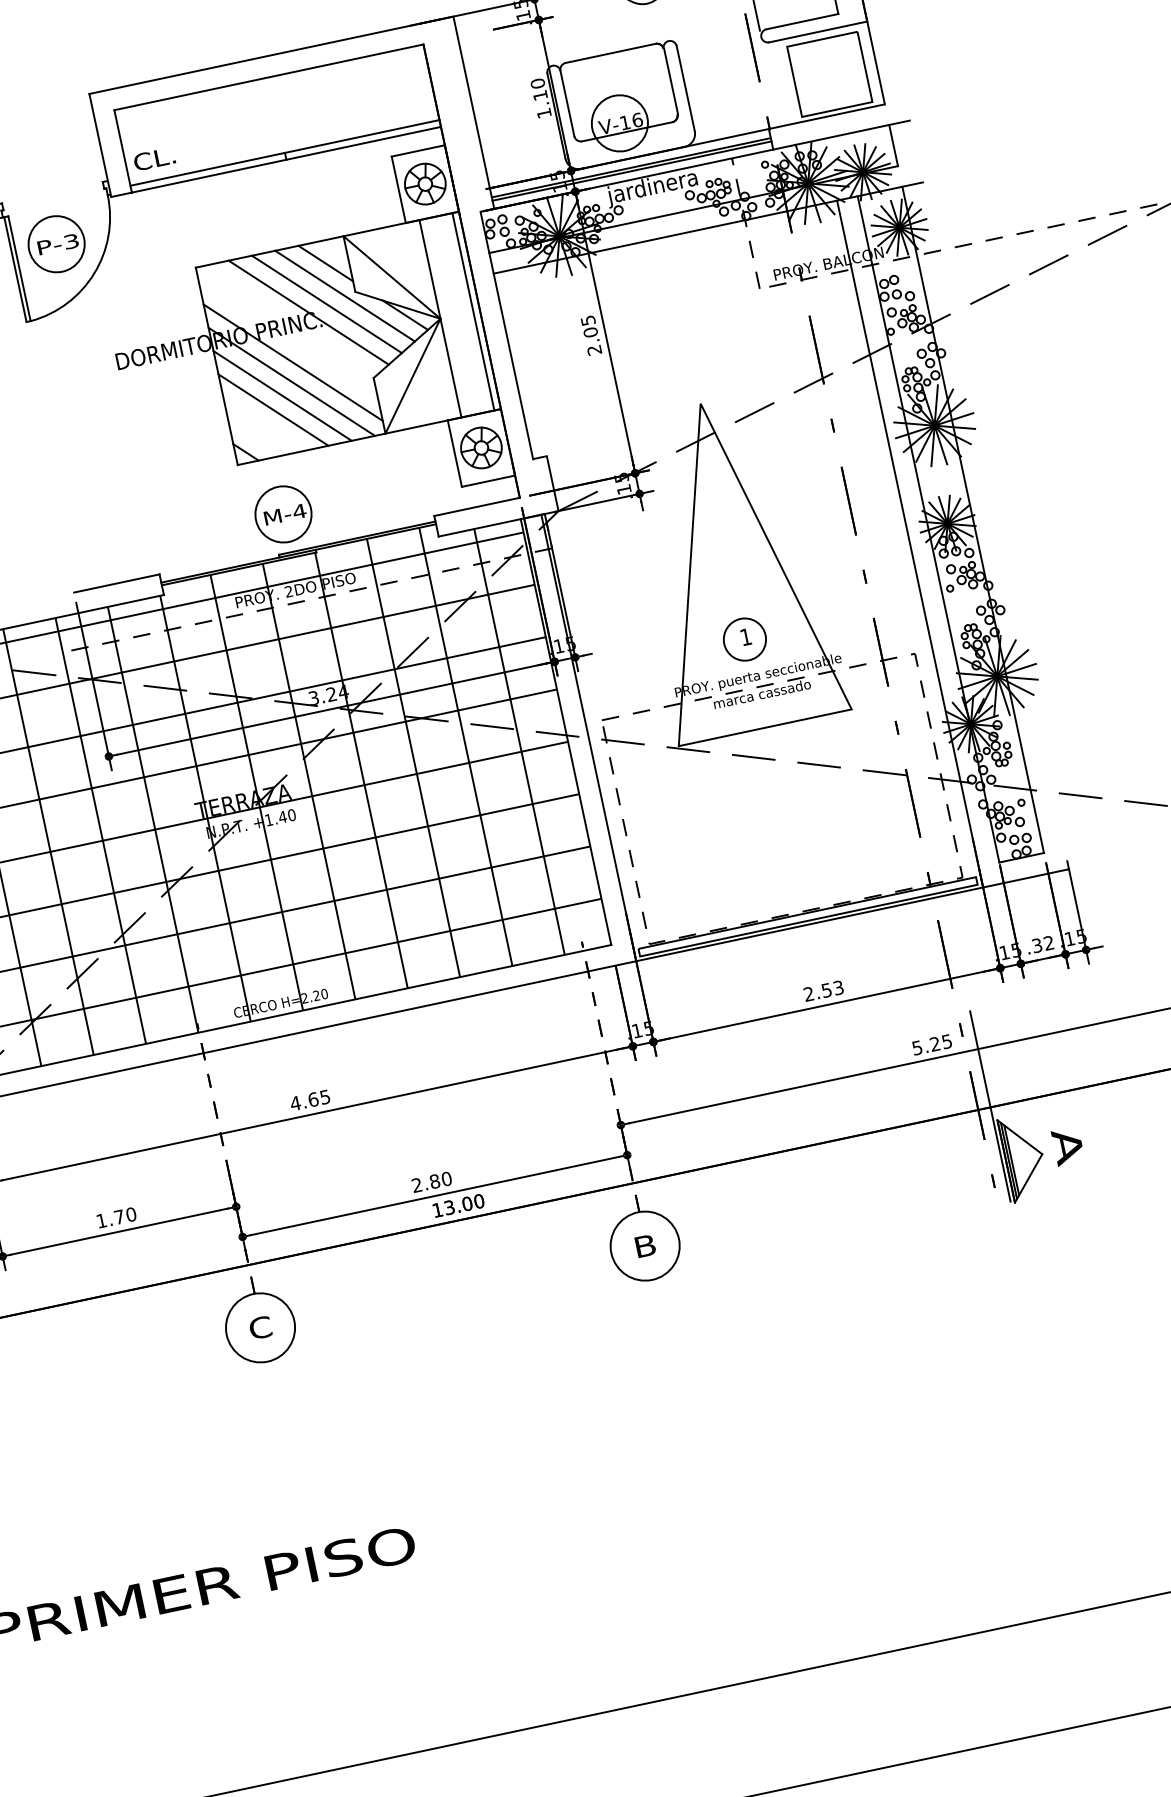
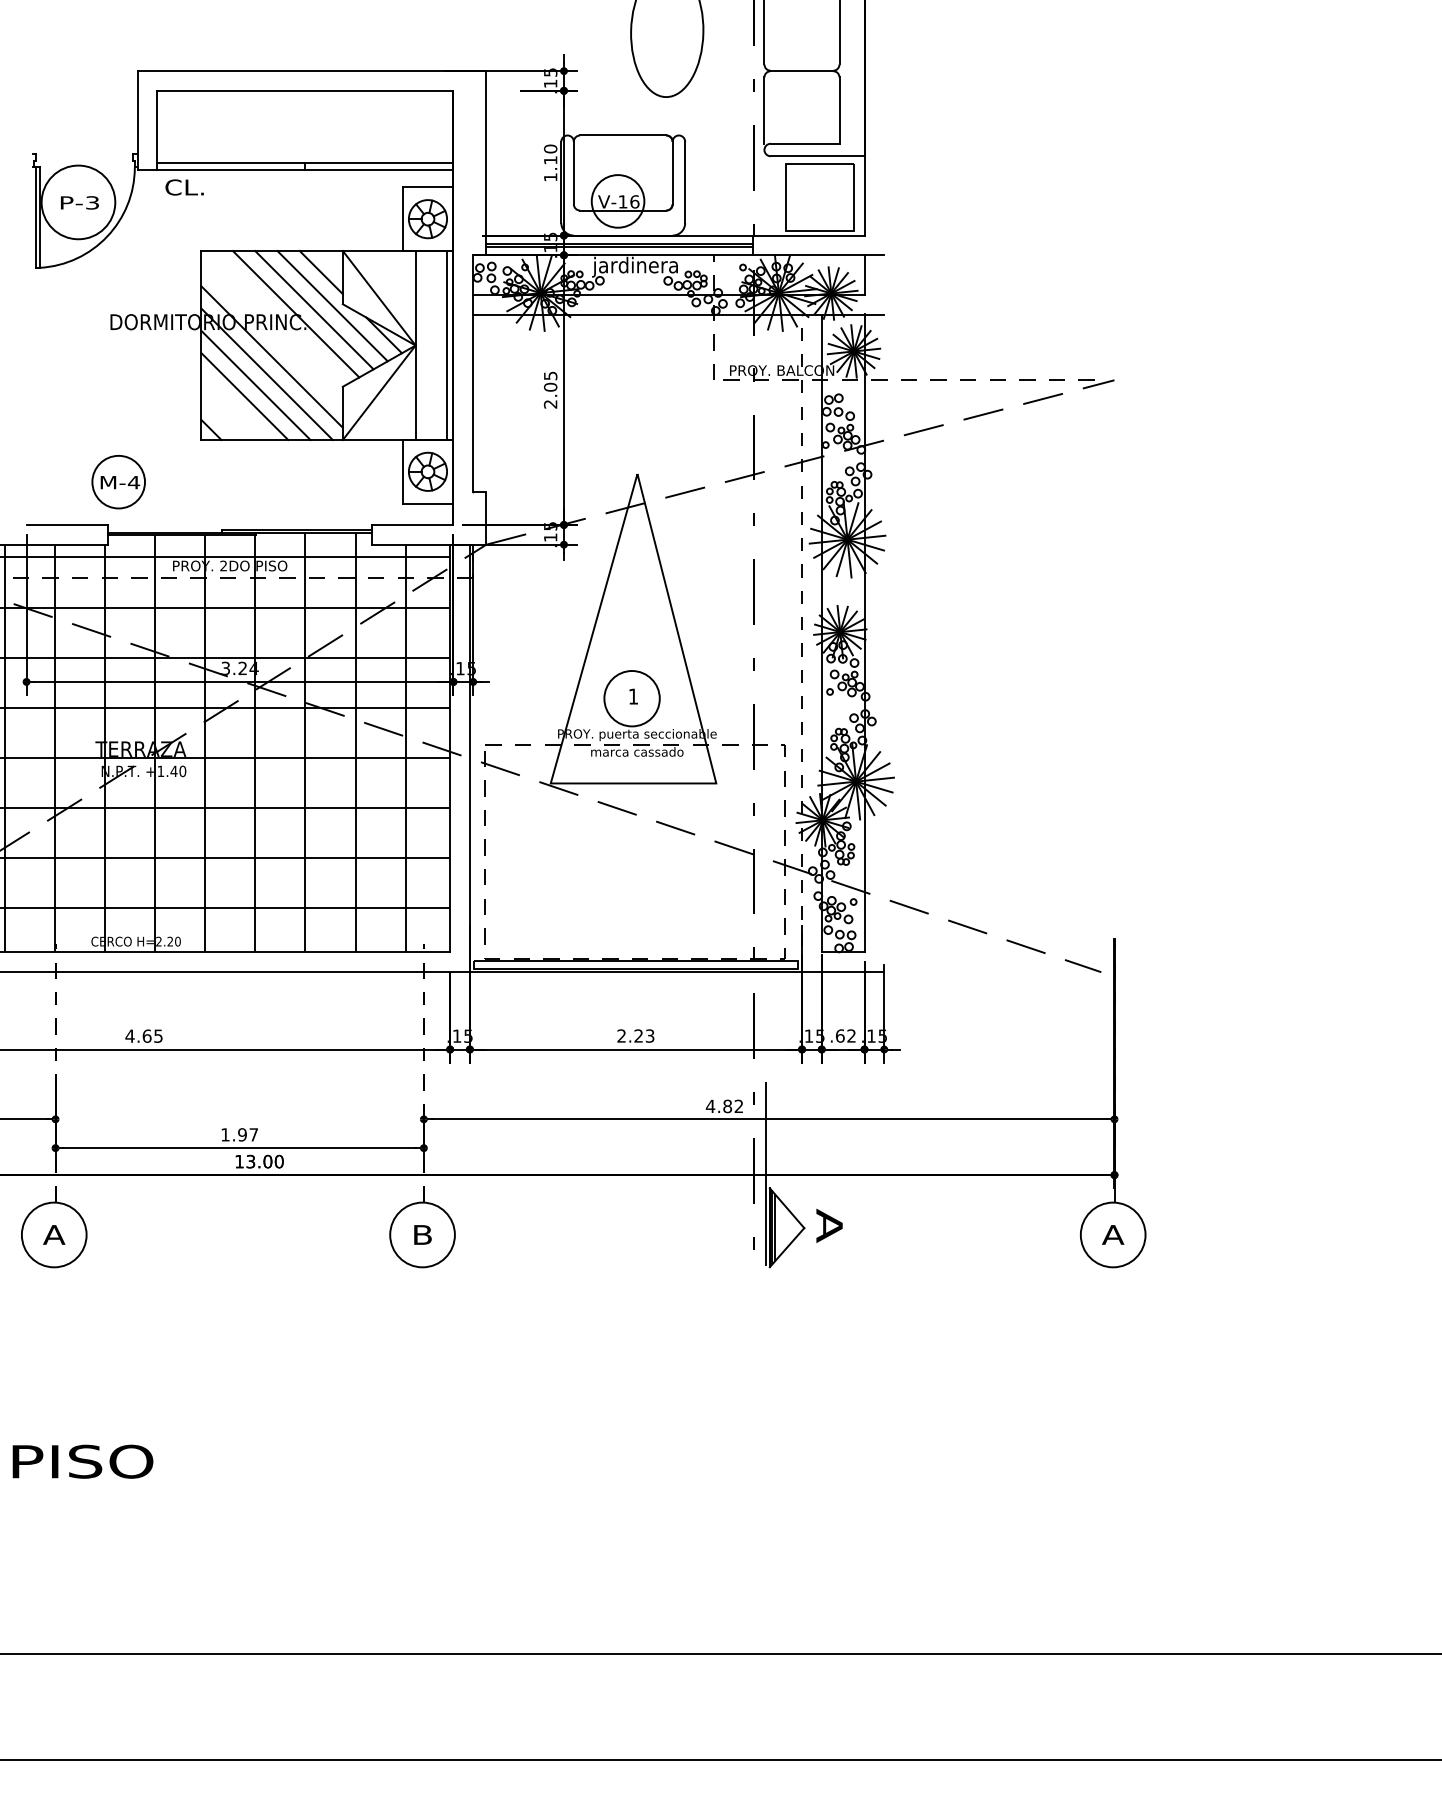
text: (154, 159) -> (184, 187), moved
circle: (56, 244) -> (78, 202), size x1.4
part: (283, 514) -> (118, 482), moved
line: (910, 544) -> (802, 643), solid -> dashed
circle: (744, 639) -> (631, 698), size x1.4
text: (1037, 945) -> (840, 1035), .32 -> .62
text: (826, 989) -> (638, 1035), 2.53 -> 2.23
text: (931, 1044) -> (724, 1106), 5.25 -> 4.82
text: (431, 1181) -> (239, 1134), 2.80 -> 1.97
text: (260, 1327) -> (54, 1234), C -> A

